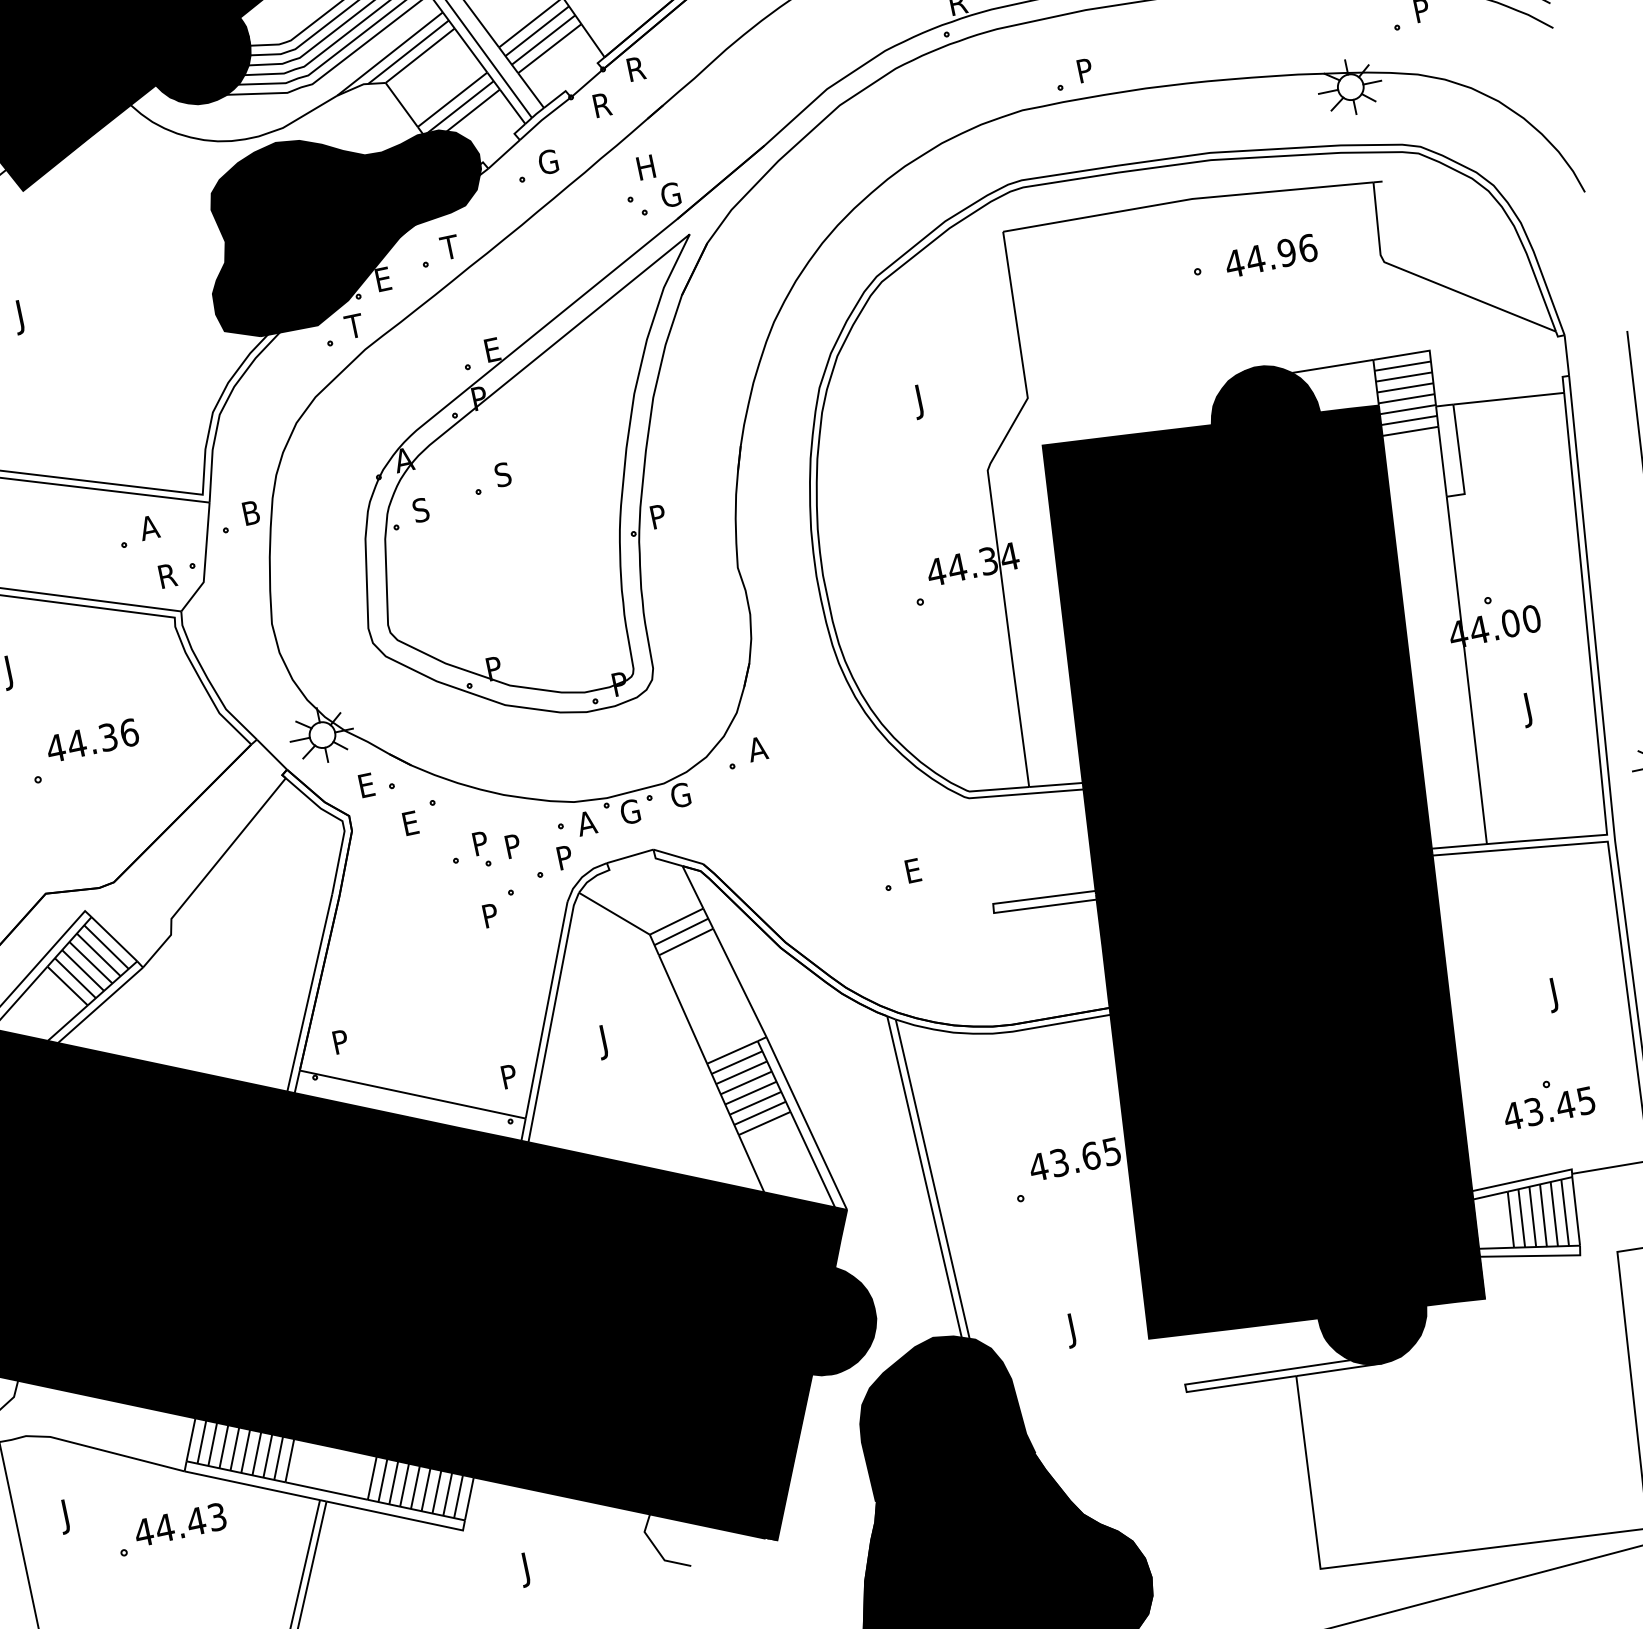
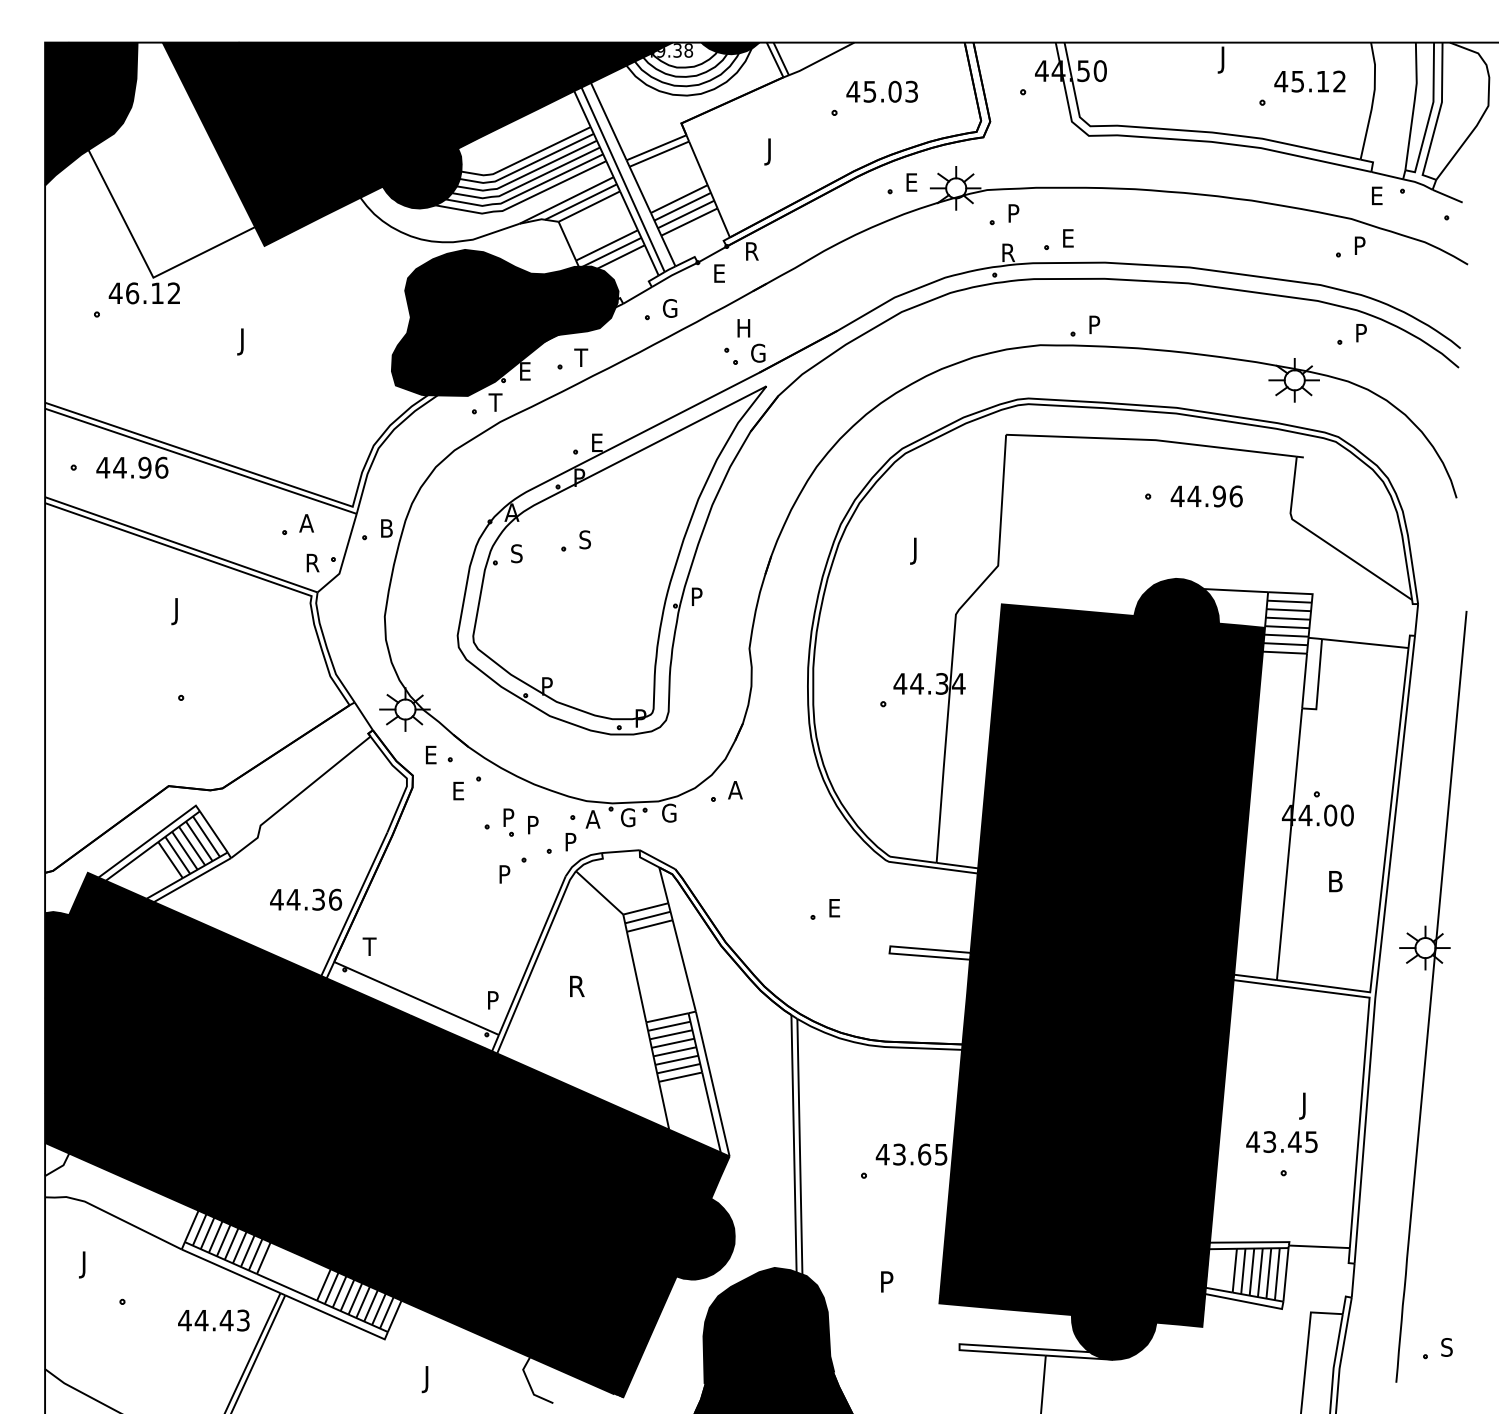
text: (603, 104) -> (721, 273), R -> E
text: (1532, 709) -> (1333, 884), J -> B
text: (93, 740) -> (306, 899), moved
text: (609, 1040) -> (575, 988), J -> R
text: (339, 1041) -> (369, 946), P -> T
text: (1548, 1108) -> (1281, 1141), moved
text: (1076, 1329) -> (885, 1284), J -> P
text: (179, 1524) -> (213, 1320), moved

